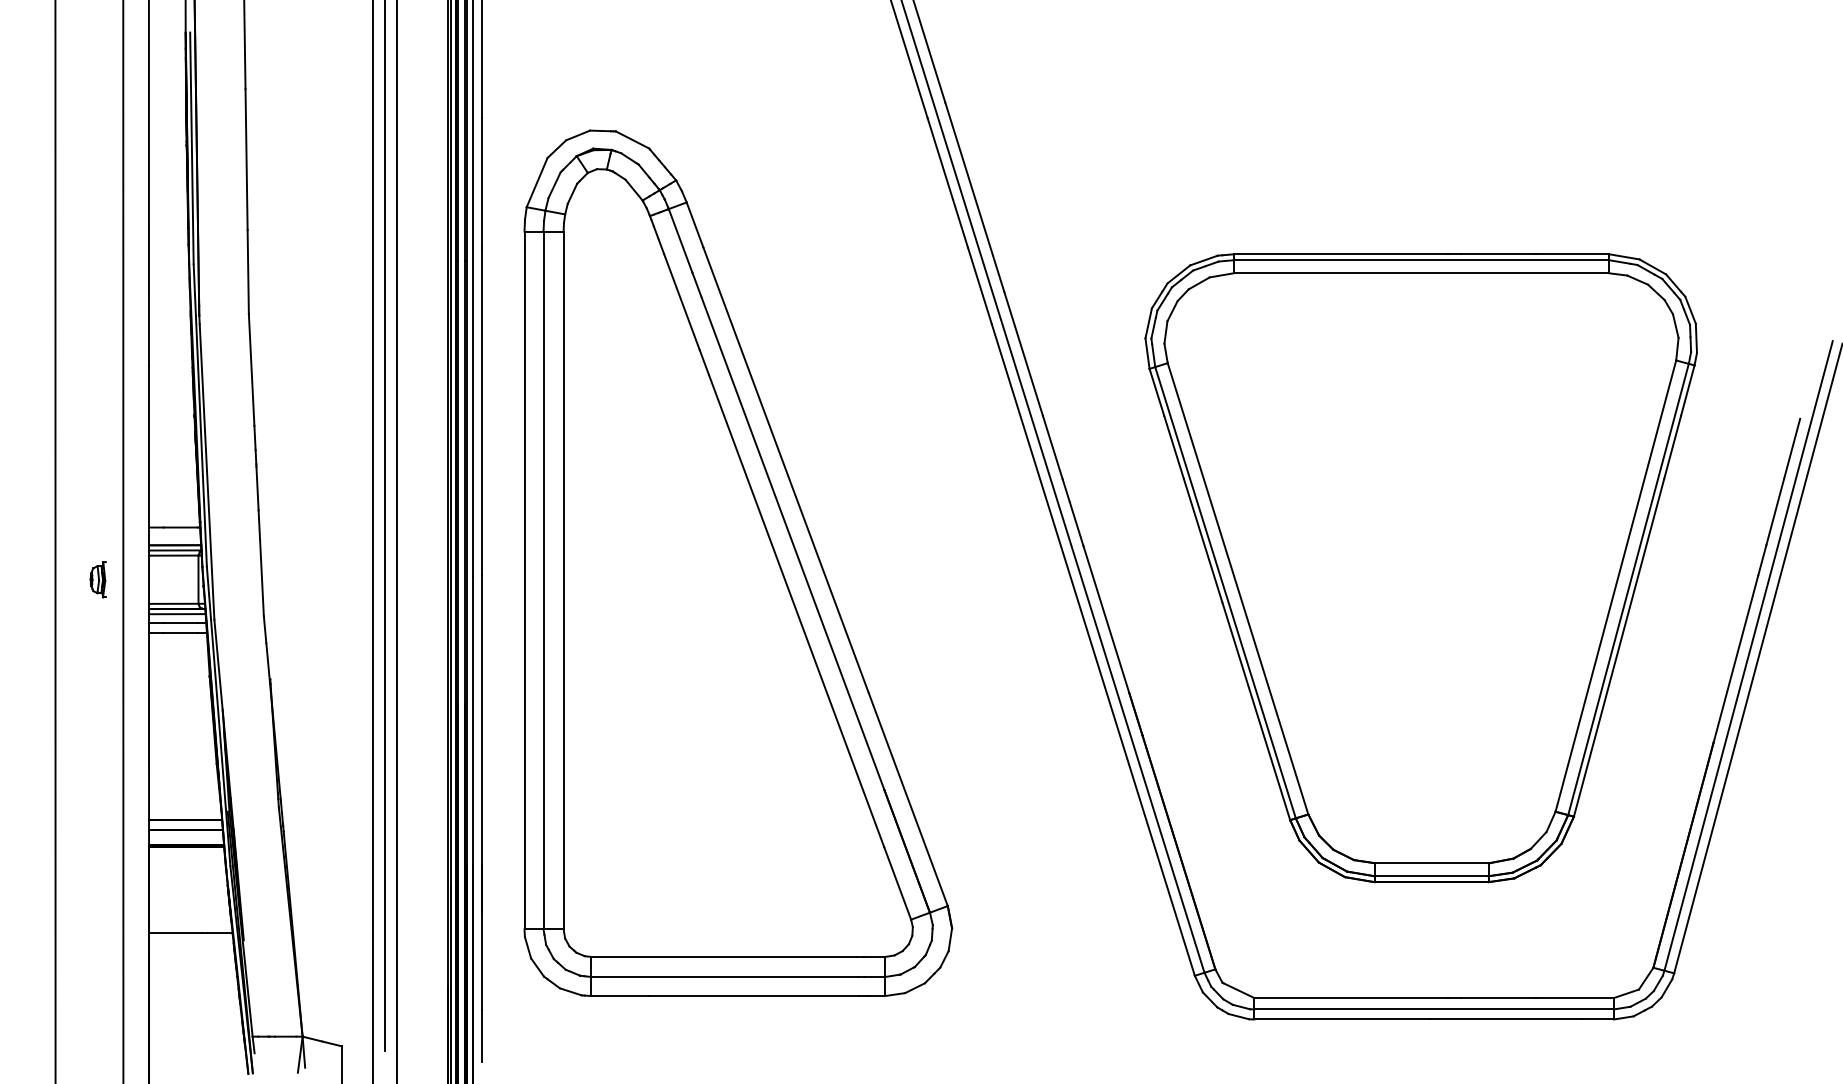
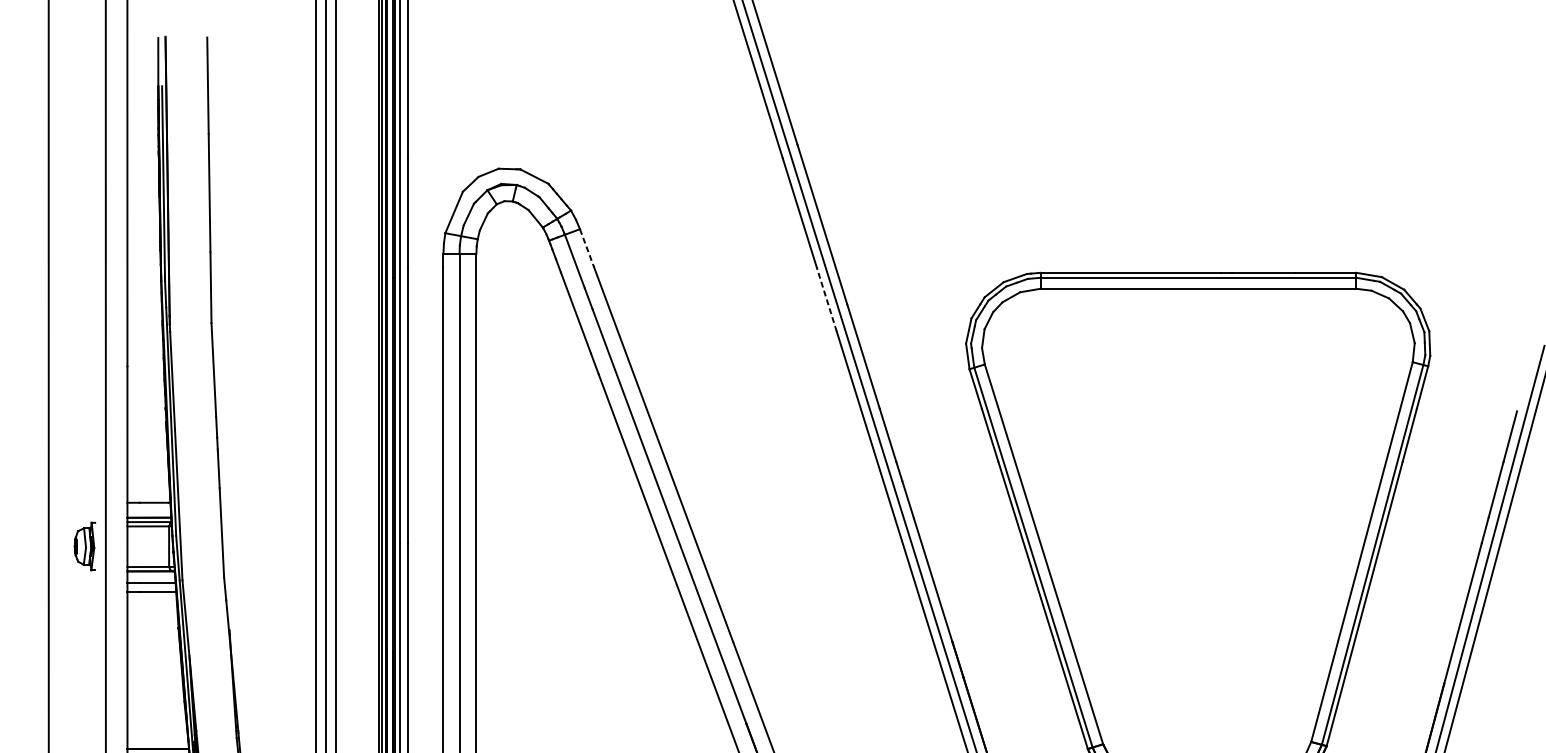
line: (695, 225) -> (587, 248), solid -> dashed
line: (979, 285) -> (826, 299), solid -> dashed
part: (97, 579) -> (84, 546), size x1.6
line: (177, 614) -> (151, 575), removed

